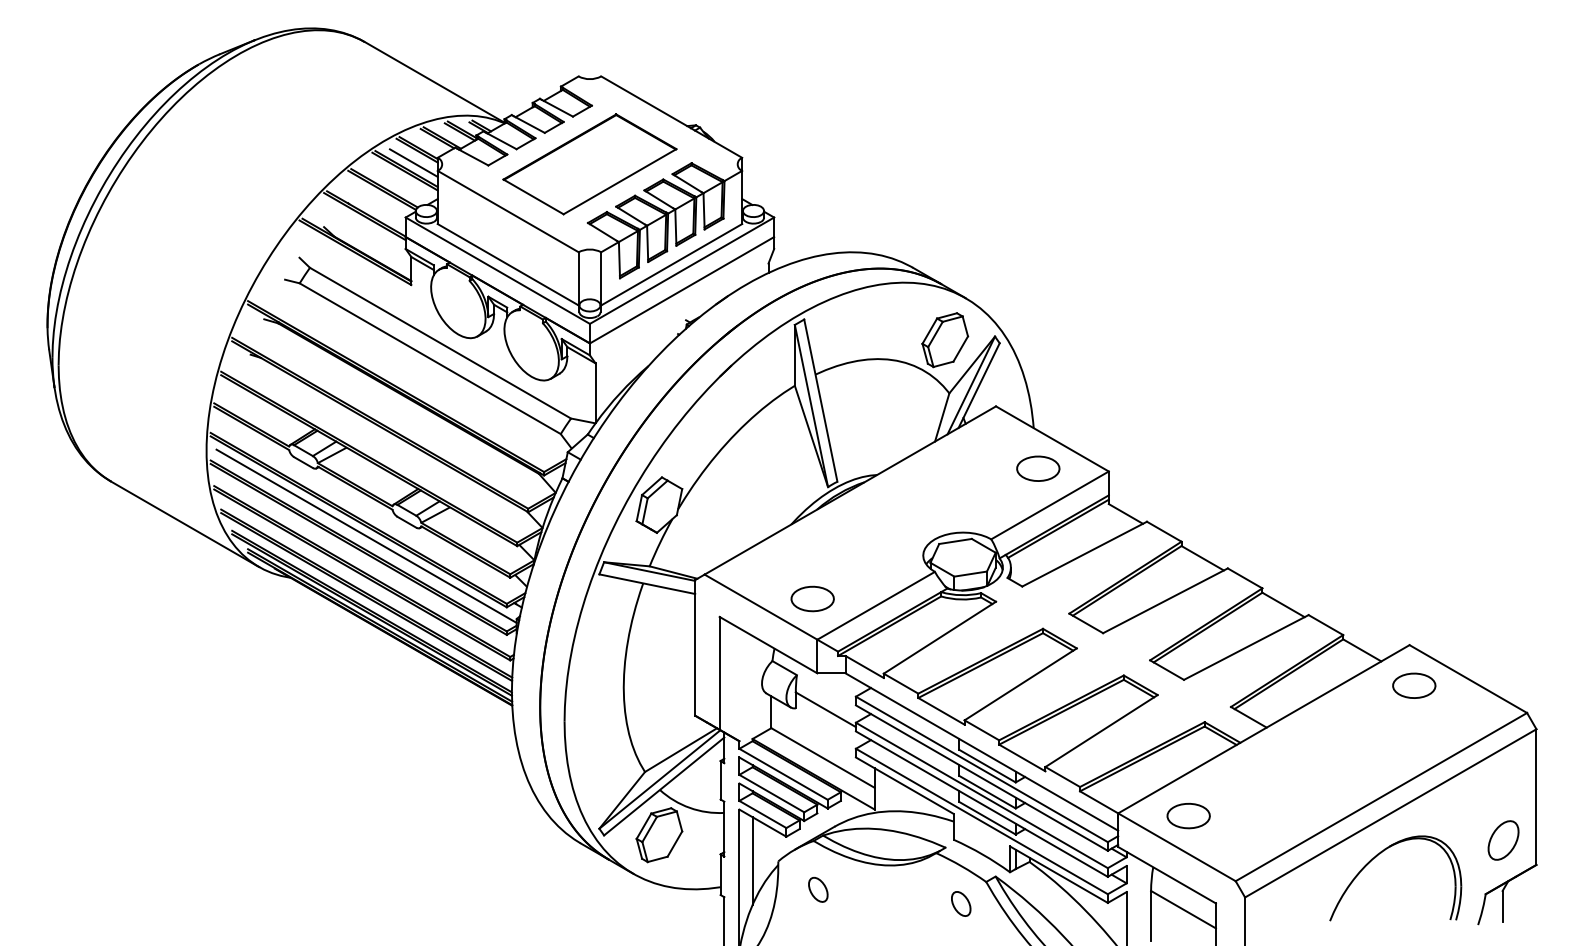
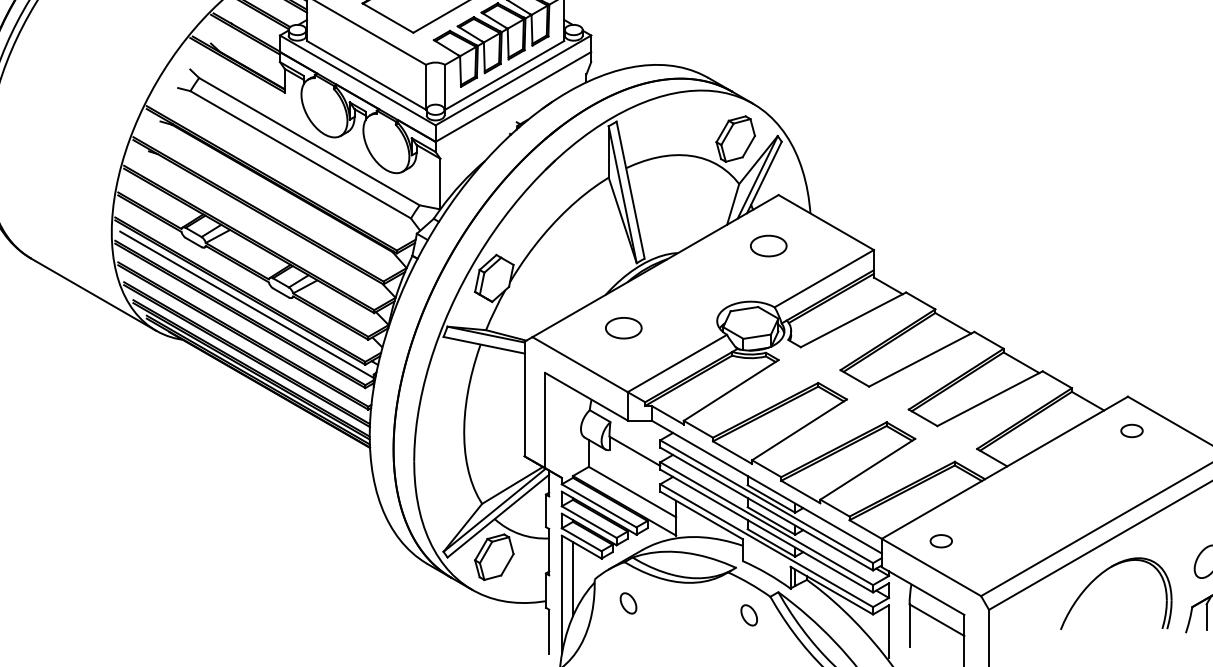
part: (1038, 468) -> (768, 245), moved
part: (812, 598) -> (623, 327), moved
part: (1414, 685) -> (1132, 430), size x0.6
part: (1188, 816) -> (941, 541), size x0.6

